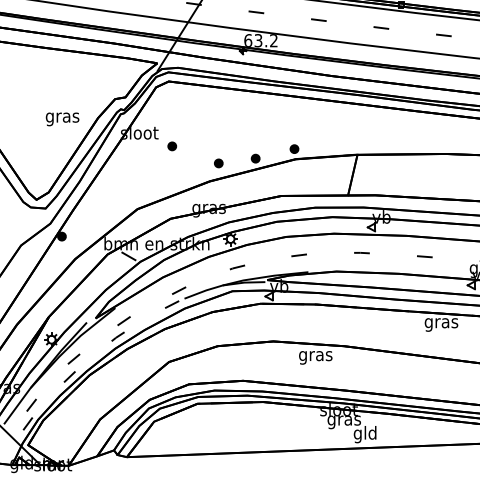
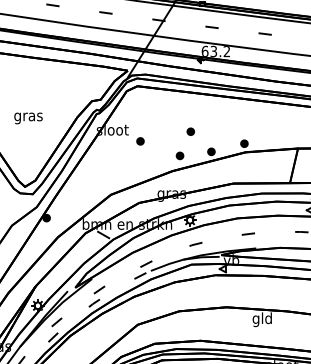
text: (62, 119) -> (28, 118), moved
part: (231, 134) -> (190, 131), added
text: (315, 355) -> (262, 319), gras -> gld

